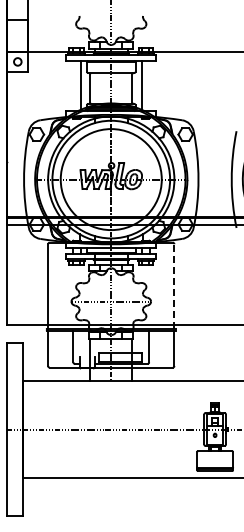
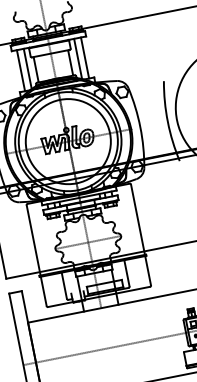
line: (72, 85) -> (20, 70), added
line: (150, 85) -> (85, 57), added
line: (174, 286) -> (138, 219), dashed -> solid

